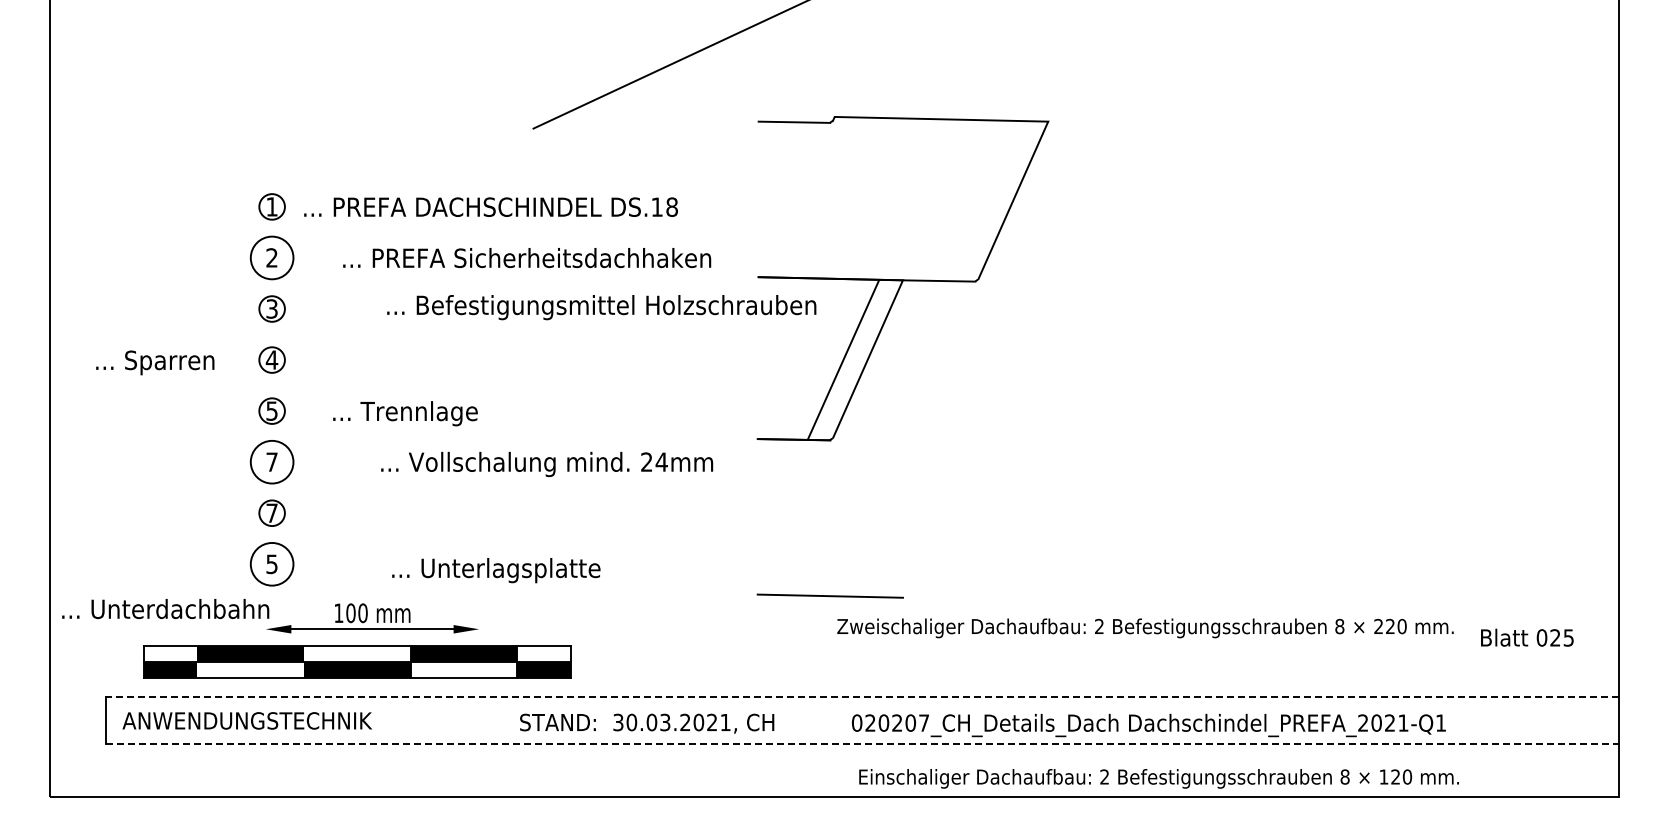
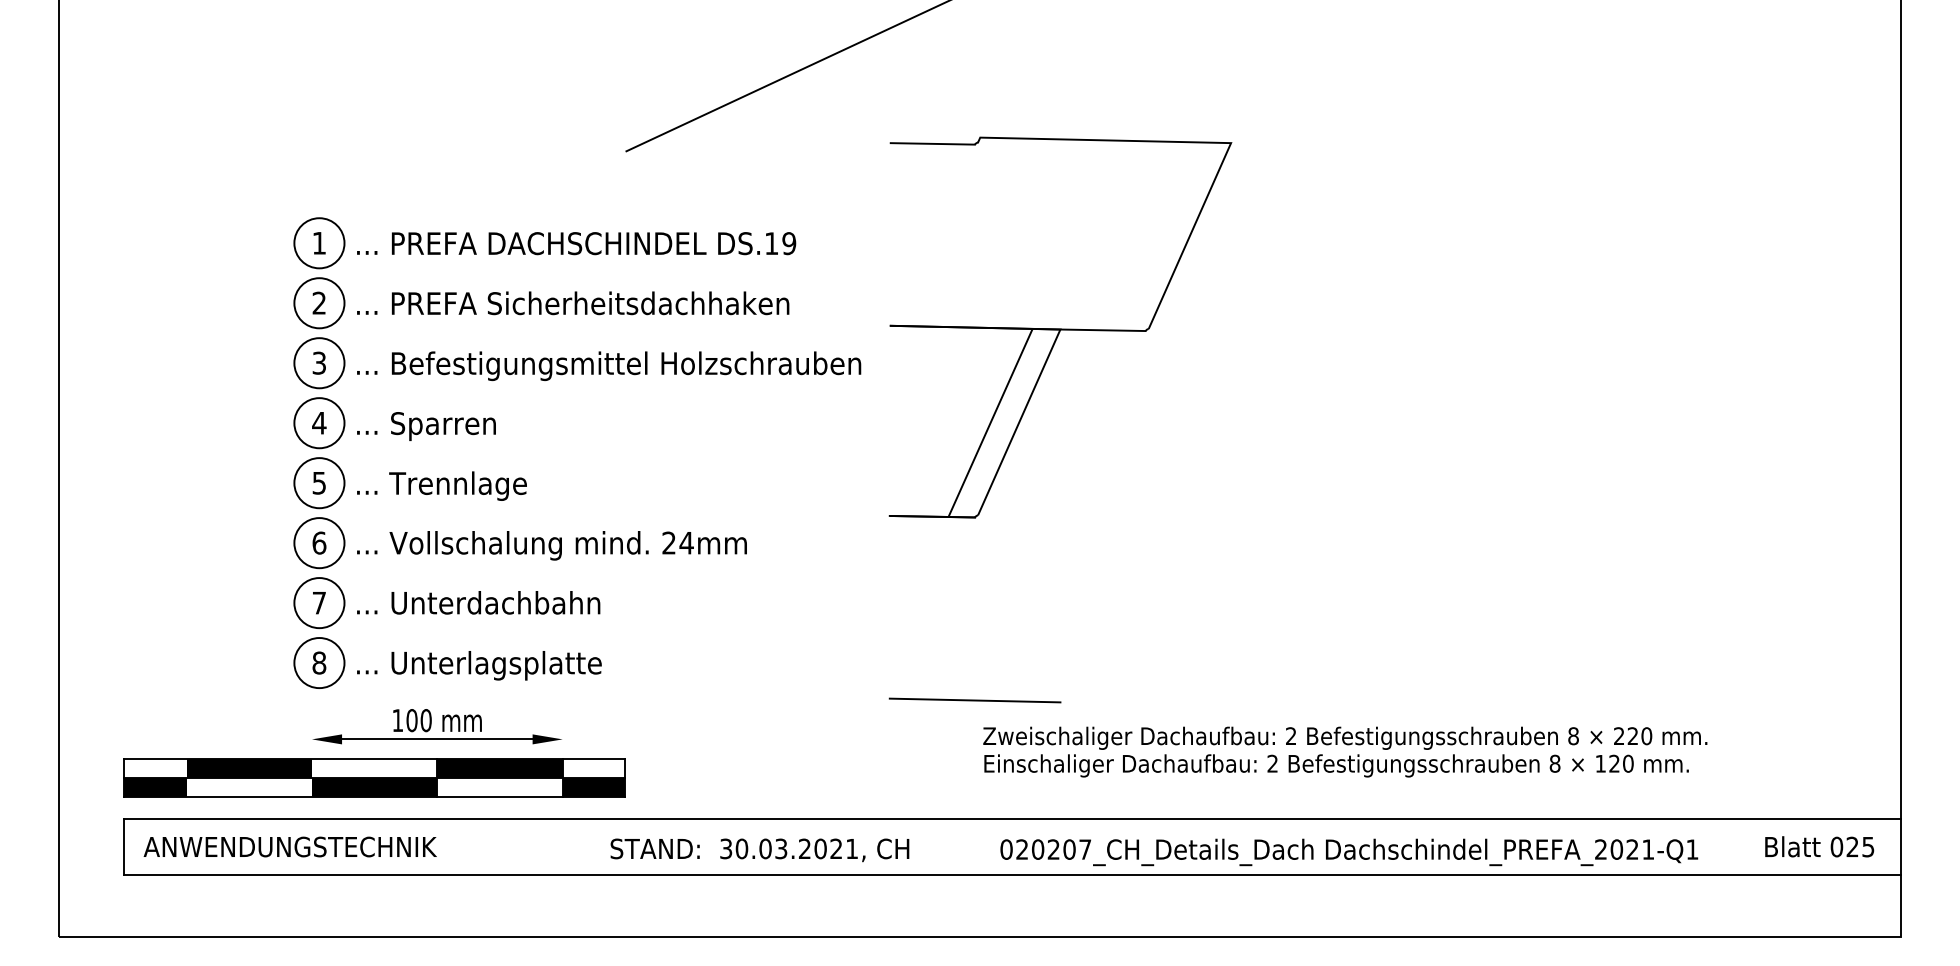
circle: (271, 206) -> (318, 242), size x1.67
text: (671, 206) -> (788, 242), DS.18 -> DS.19
text: (527, 258) -> (573, 303), moved
text: (601, 307) -> (608, 366), moved
circle: (271, 308) -> (318, 362), size x1.67
circle: (271, 359) -> (318, 422), size x1.67
text: (155, 362) -> (426, 426), moved
circle: (271, 410) -> (318, 482), size x1.67
text: (405, 413) -> (442, 485), moved
text: (272, 461) -> (319, 542), 7 -> 6
text: (547, 464) -> (552, 545), moved
circle: (271, 512) -> (318, 602), size x1.67
text: (271, 564) -> (318, 663), 5 -> 8
text: (496, 570) -> (479, 665), moved
text: (165, 608) -> (478, 602), moved
text: (1527, 637) -> (1819, 846), moved
part: (357, 661) -> (375, 777), moved
line: (862, 697) -> (1012, 819), dashed -> solid
line: (862, 744) -> (1012, 874), dashed -> solid
text: (1158, 778) -> (1335, 765), moved

